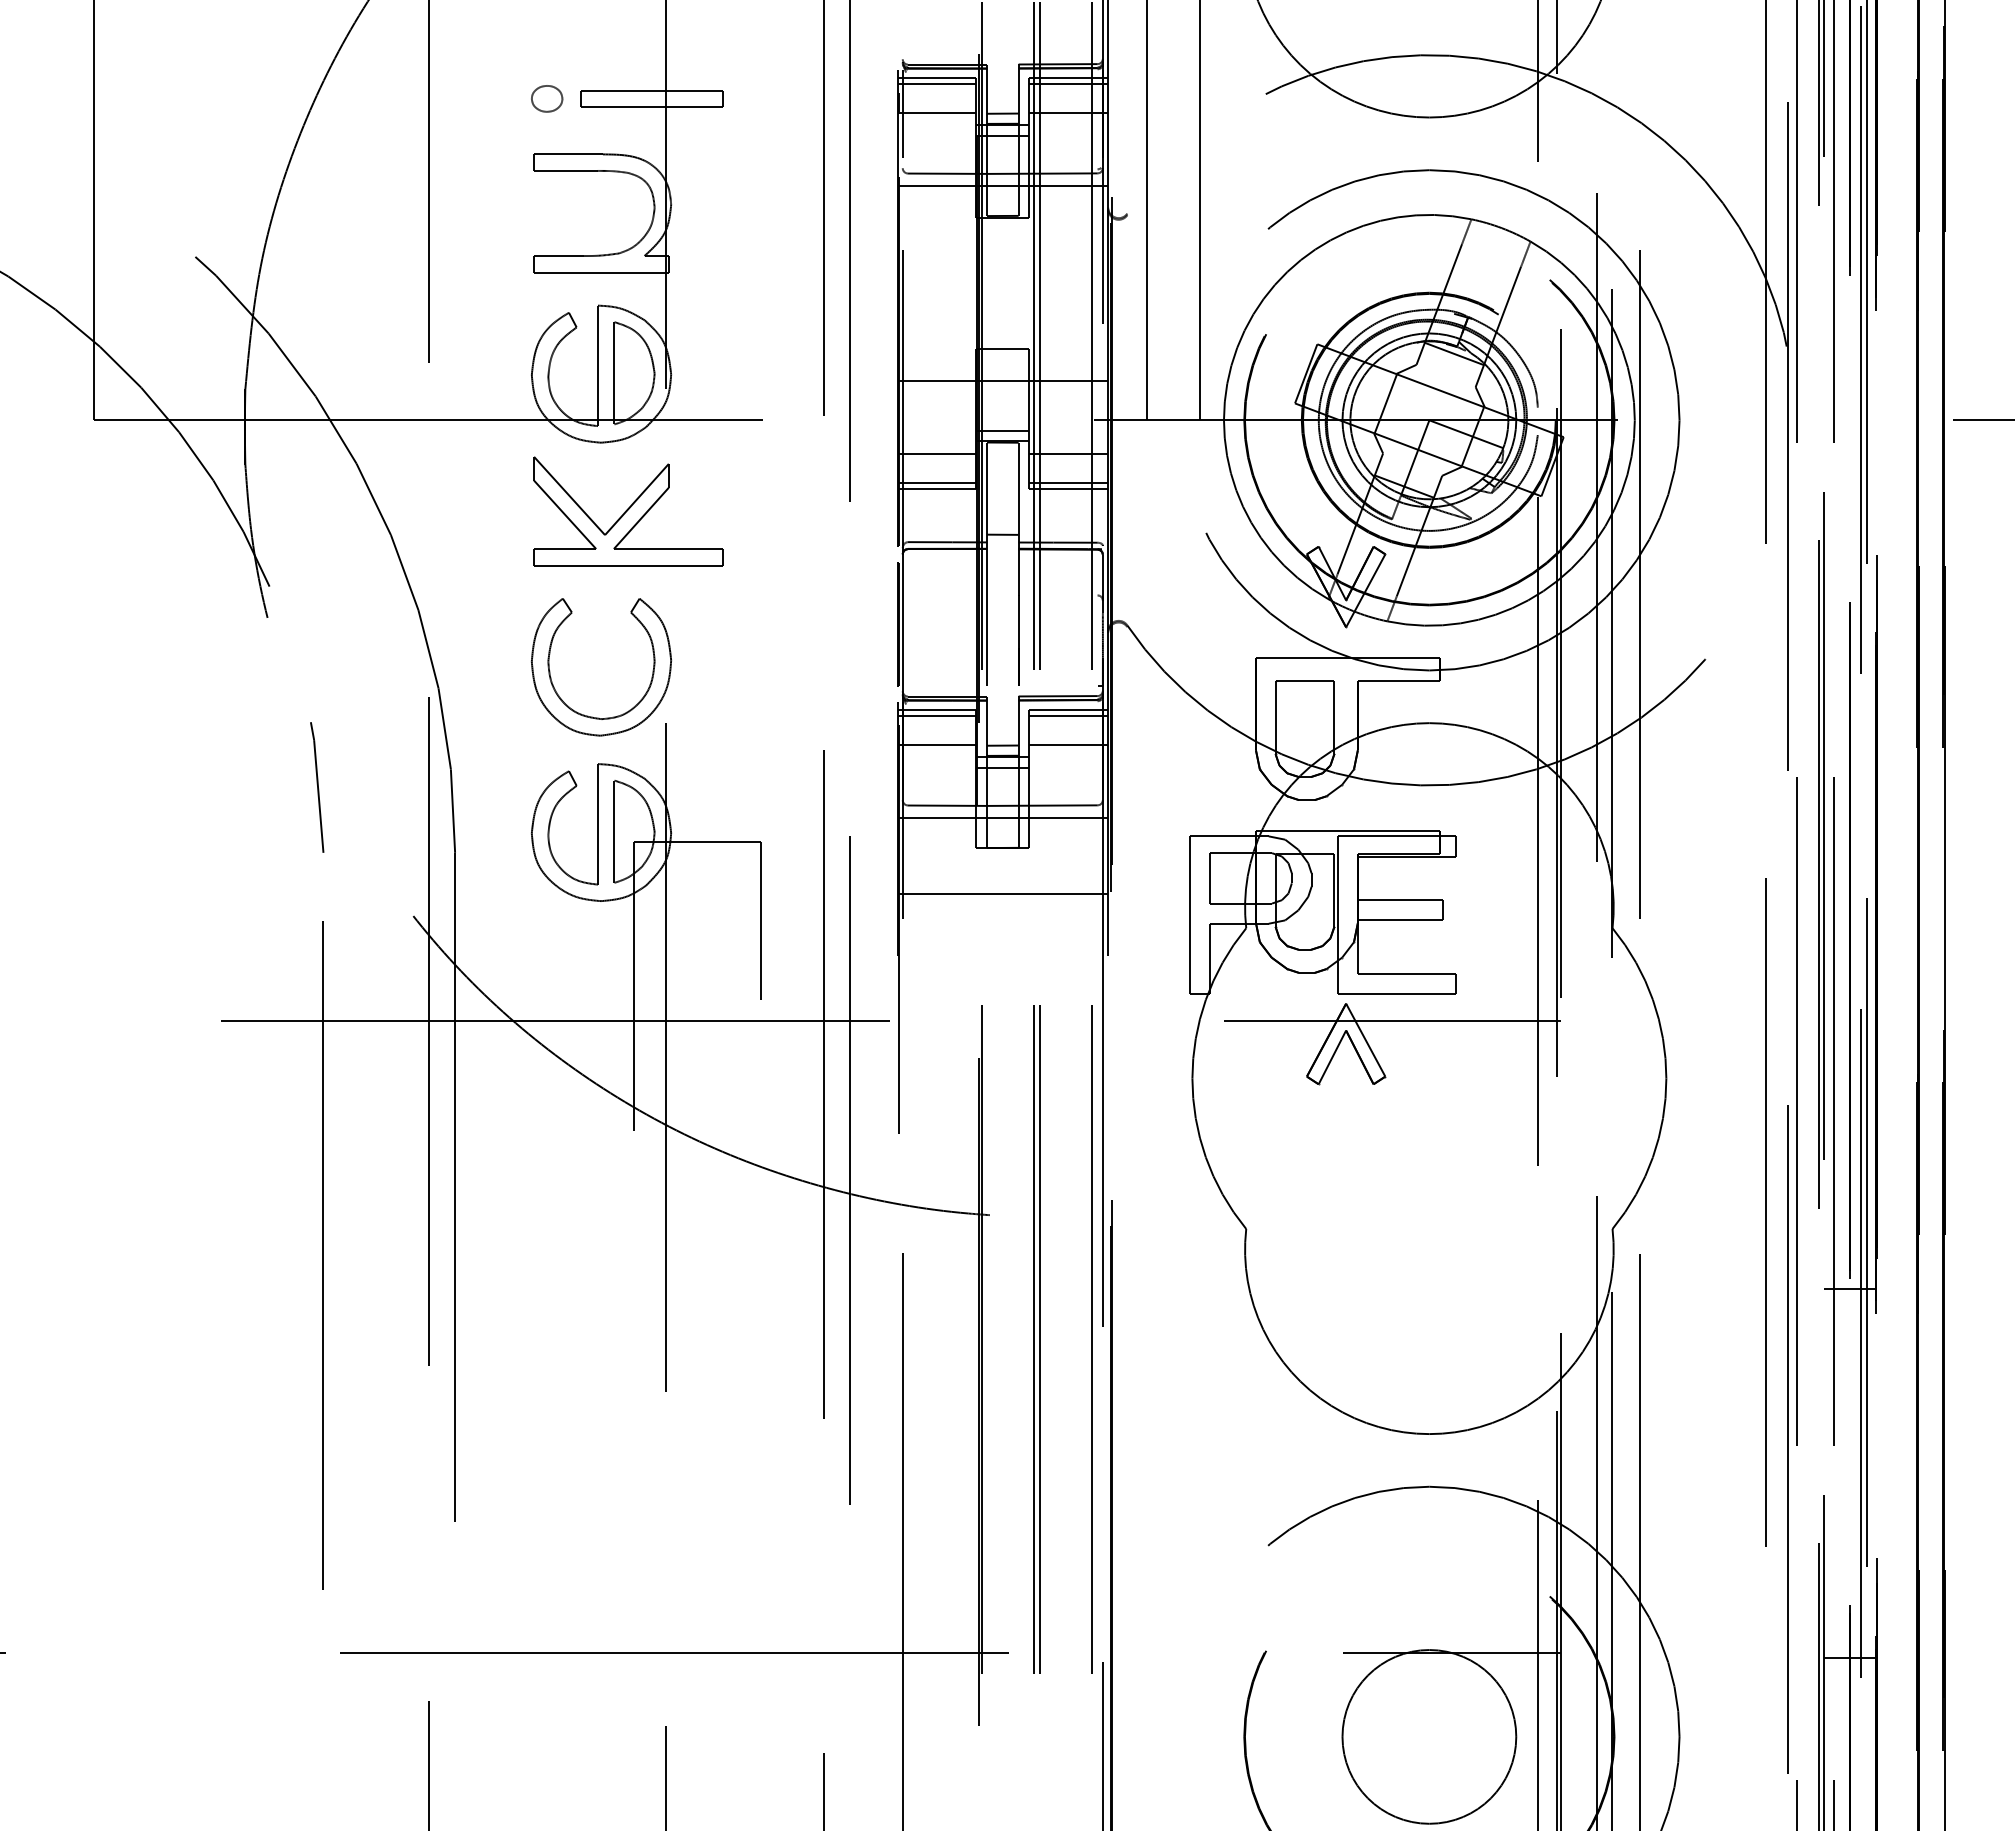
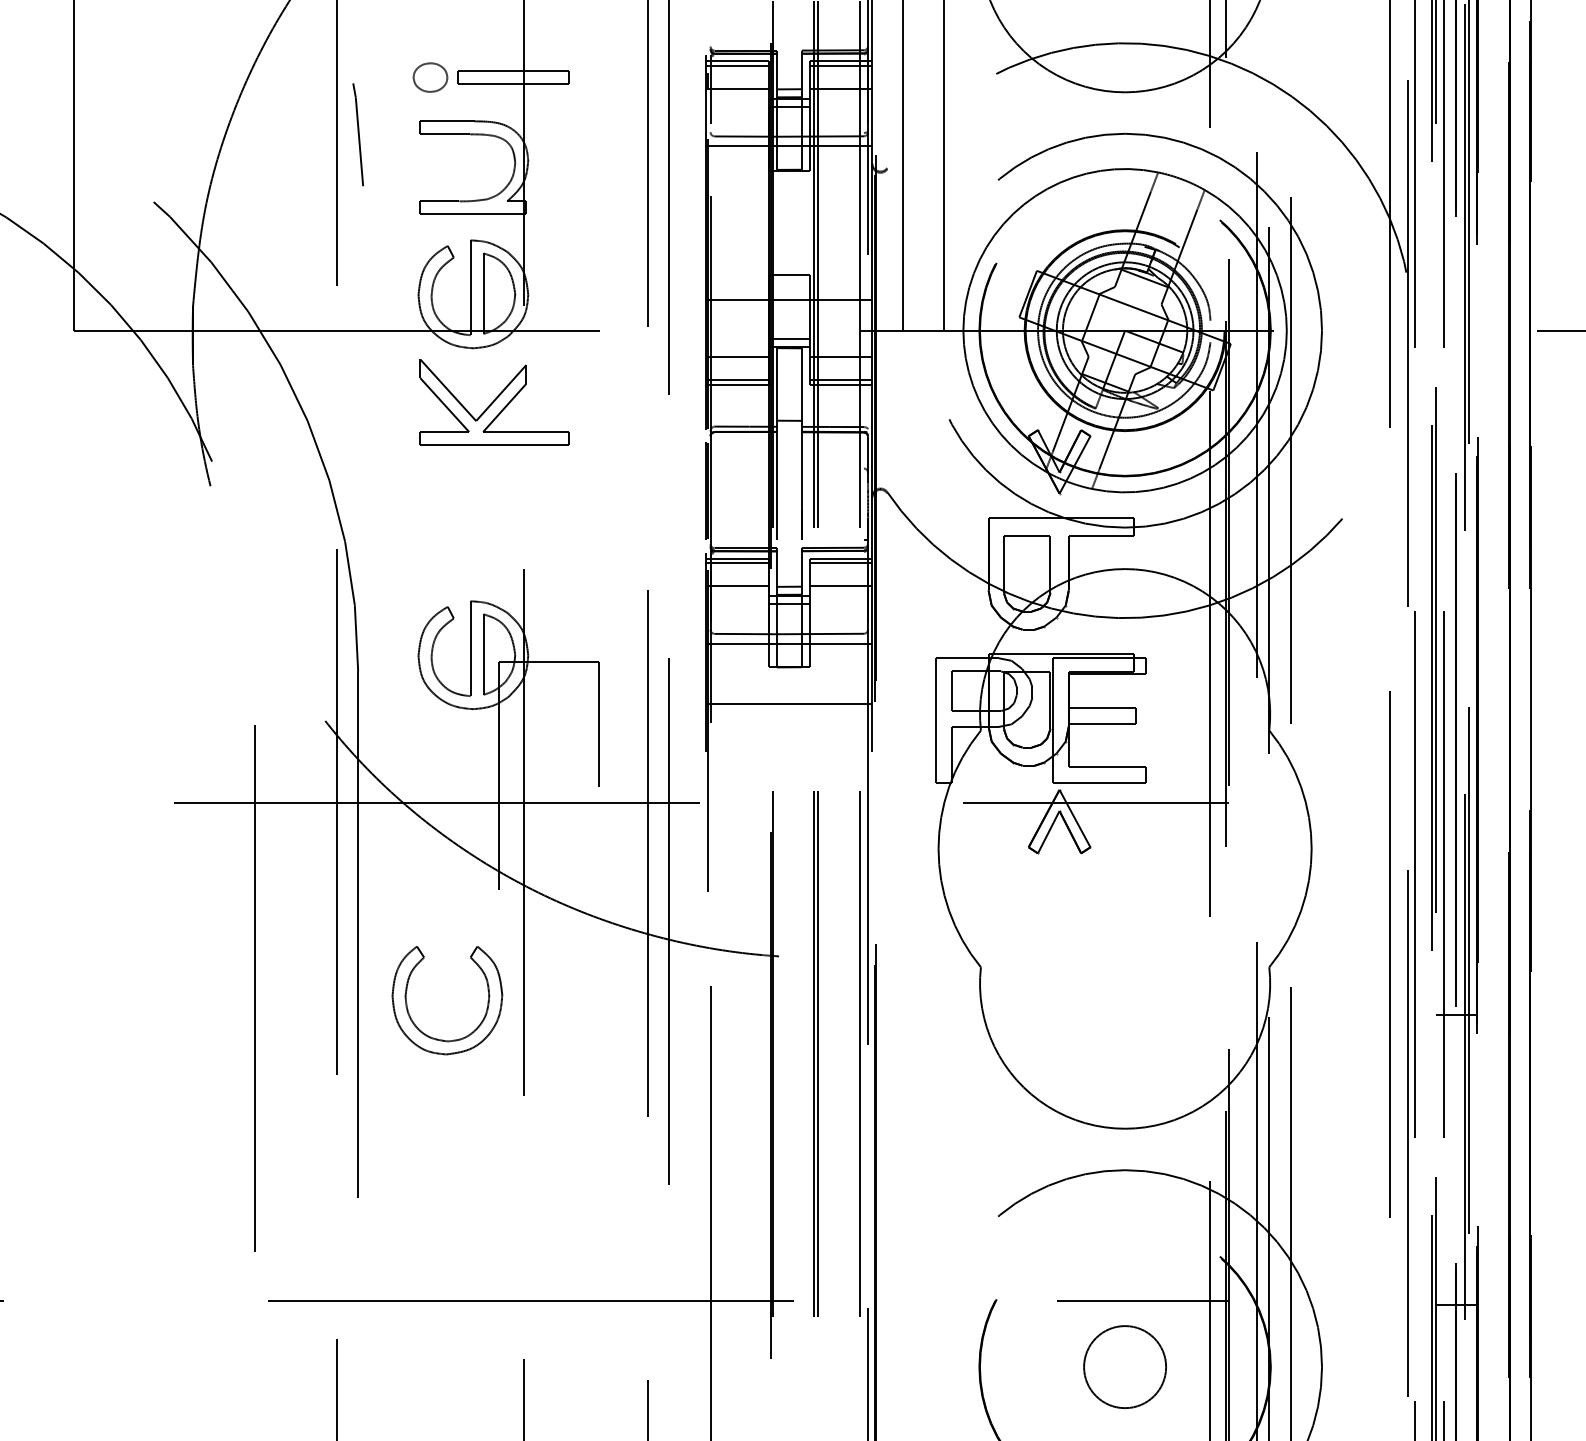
part: (547, 98) -> (430, 77), size x1.4
part: (592, 716) -> (440, 1039), moved
line: (317, 787) -> (358, 134), moved
circle: (1429, 1736) -> (1125, 1366), size x0.6

